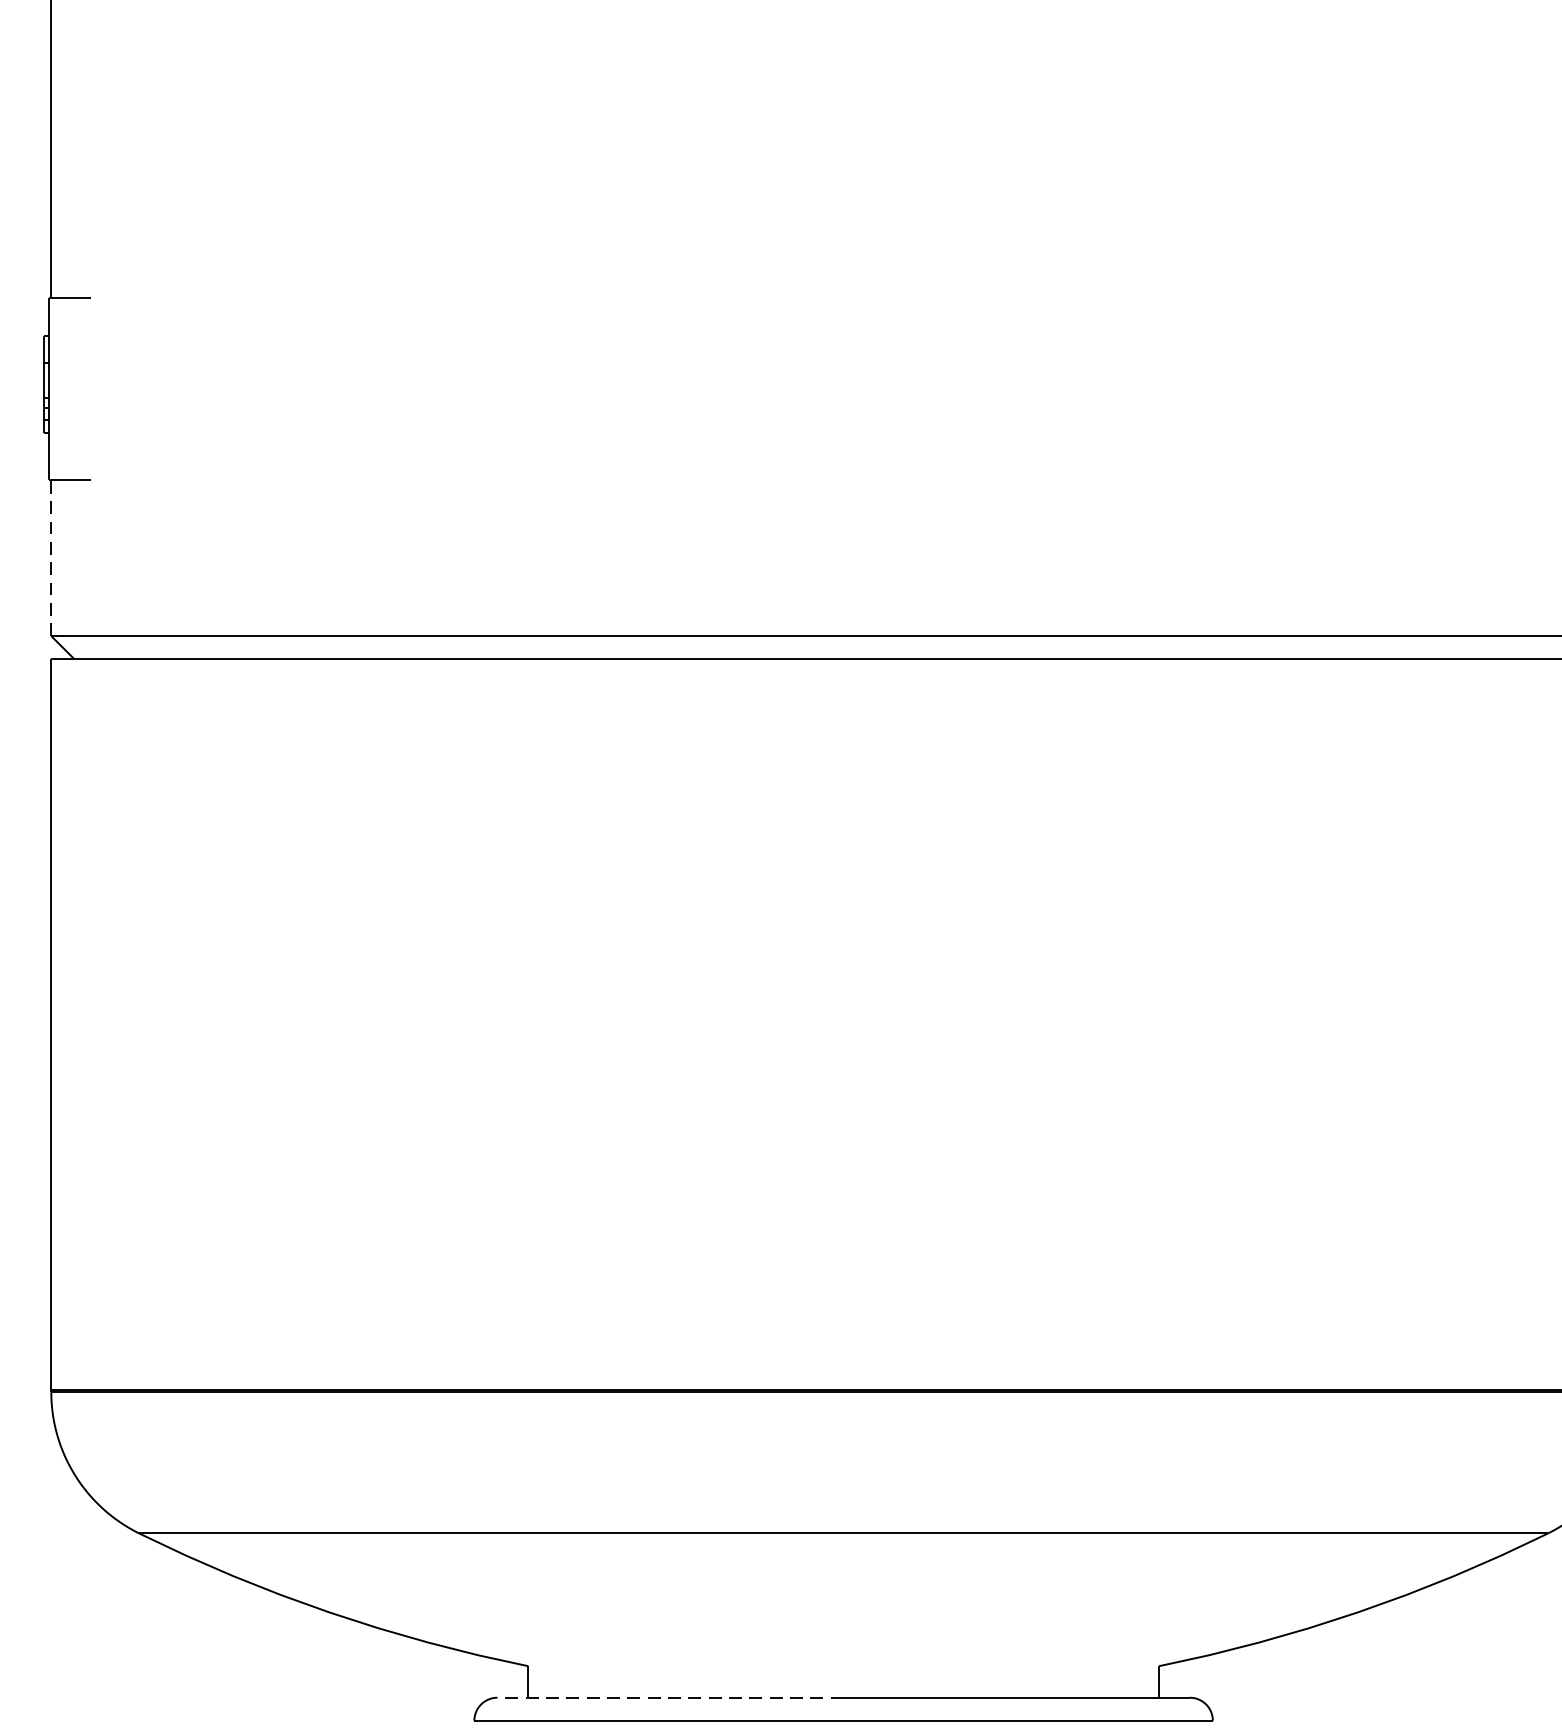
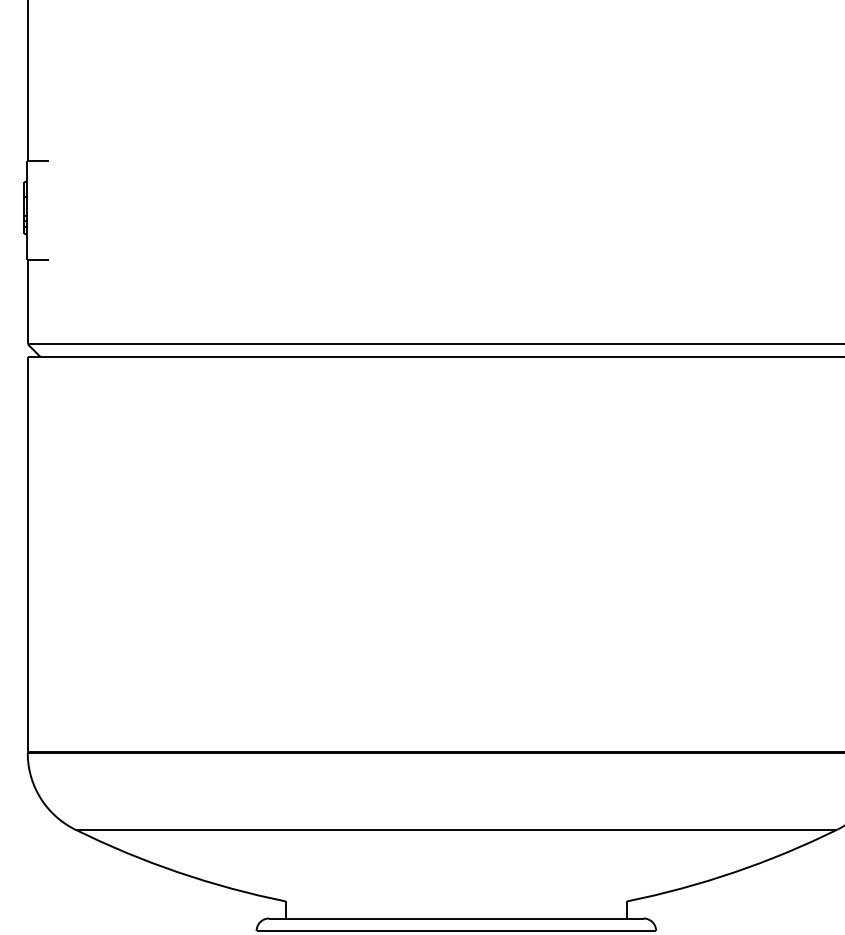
line: (50, 557) -> (27, 301), dashed -> solid
line: (670, 1697) -> (362, 918), dashed -> solid

